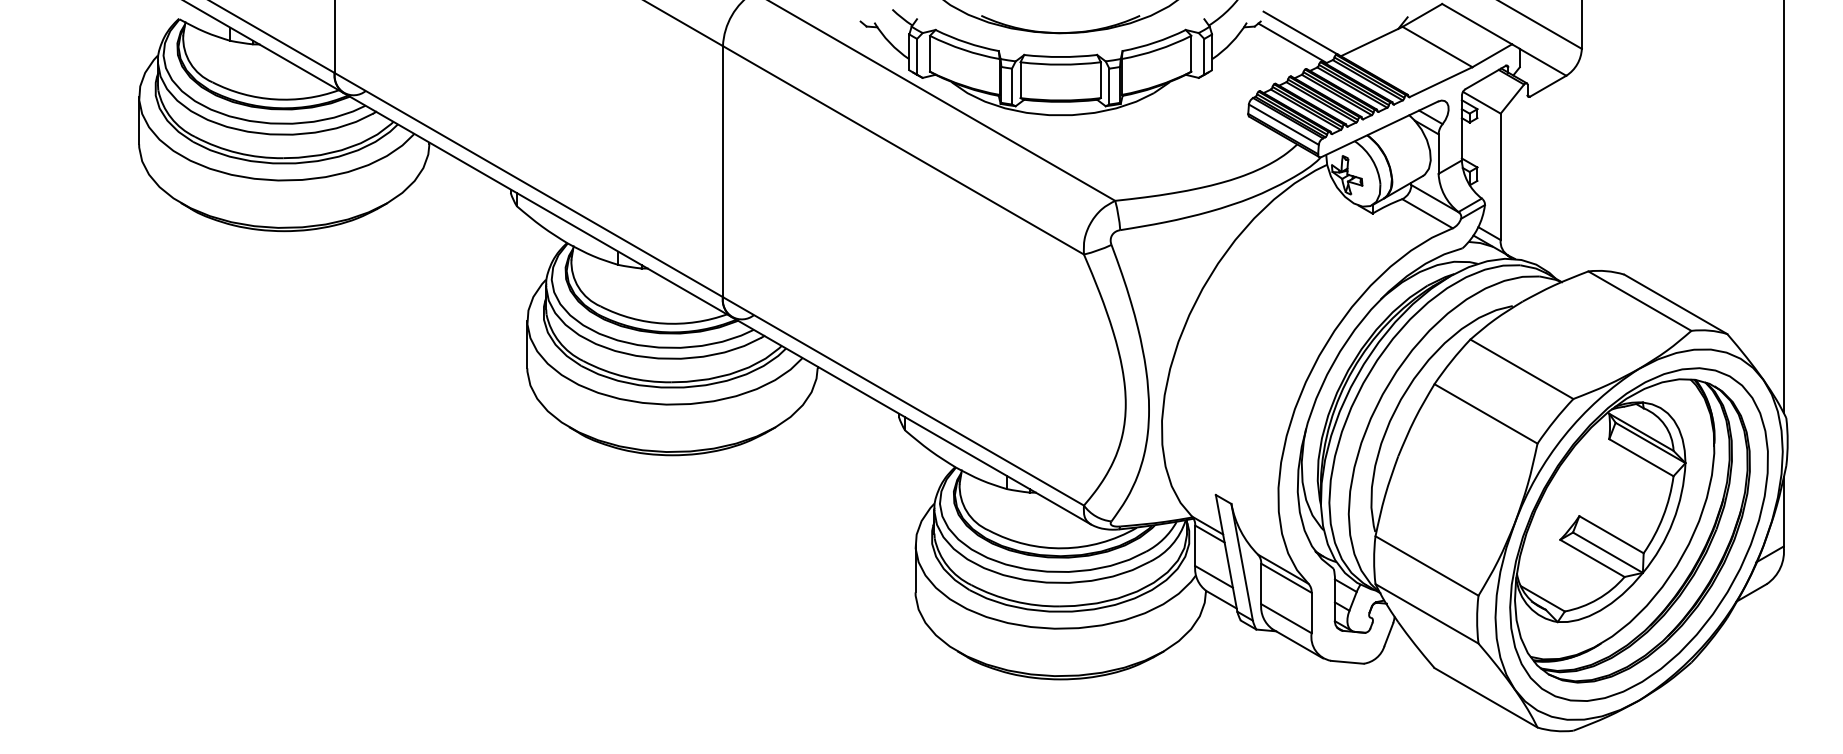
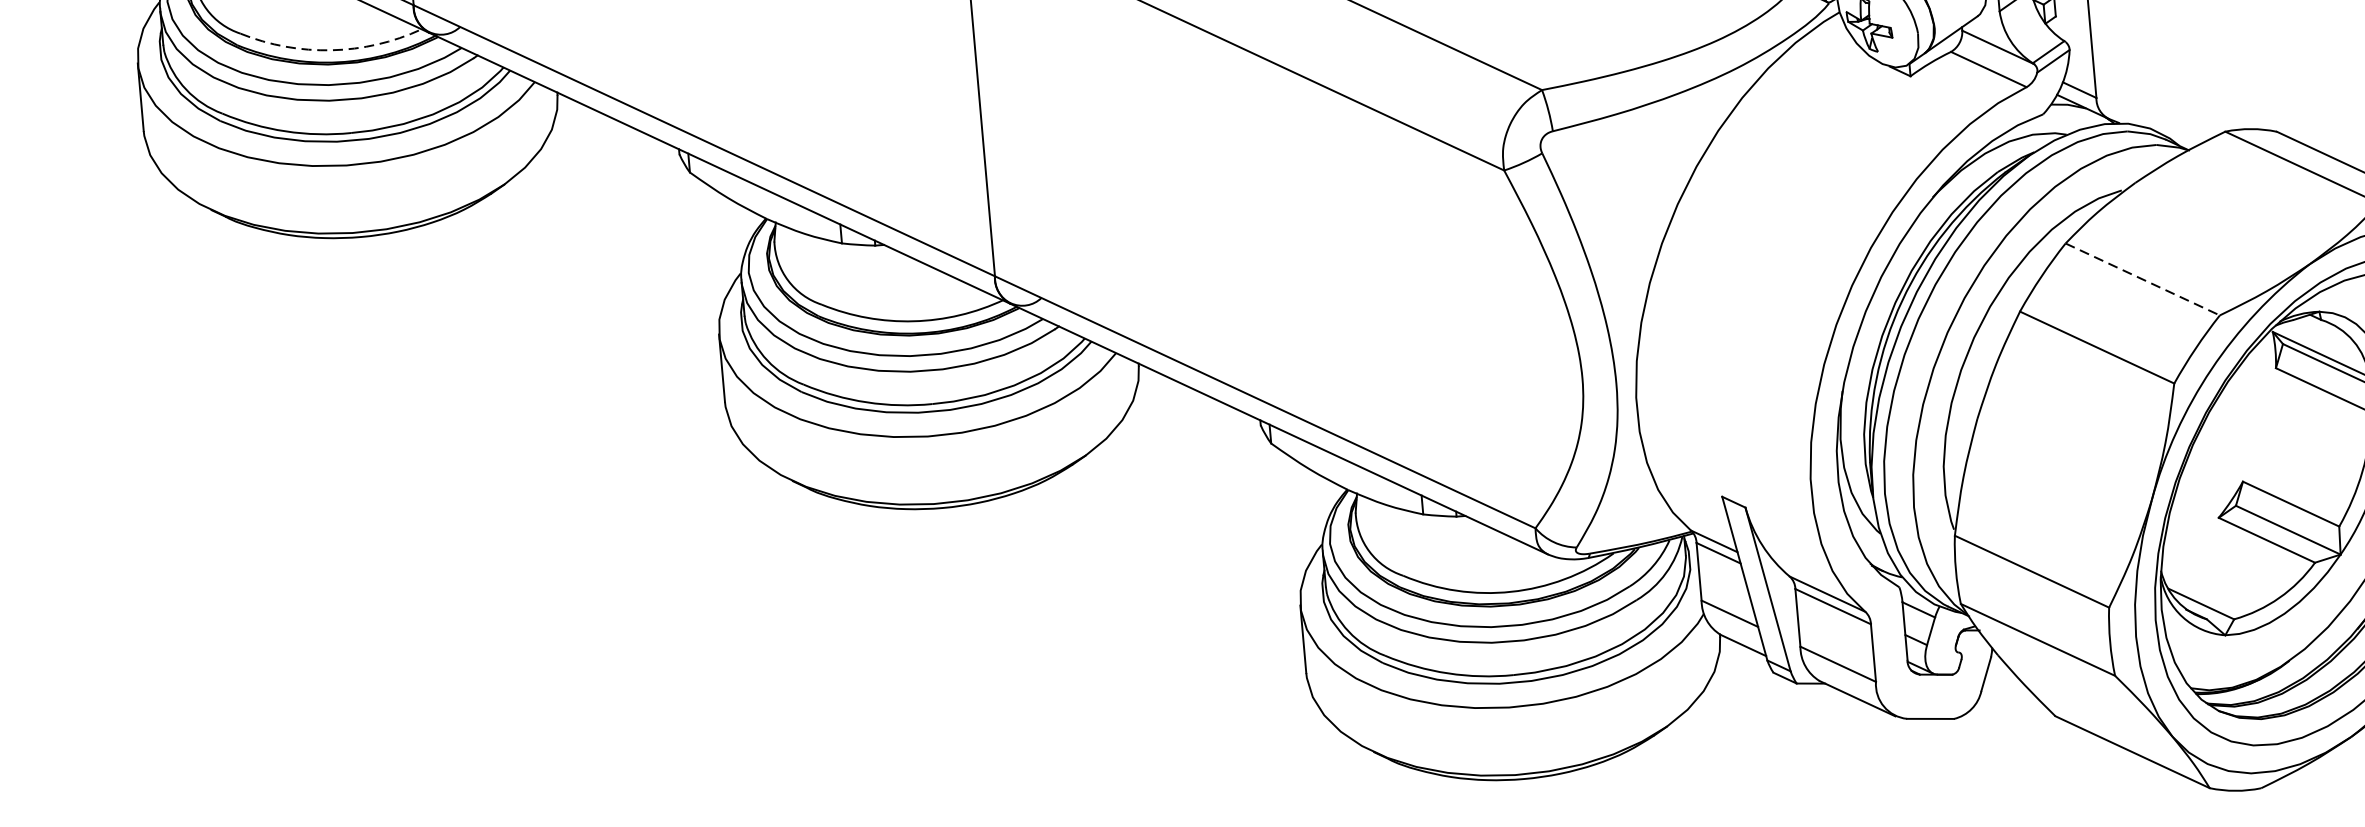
arc: (274, 99) -> (331, 50), solid -> dashed
line: (1522, 369) -> (2143, 279), solid -> dashed

